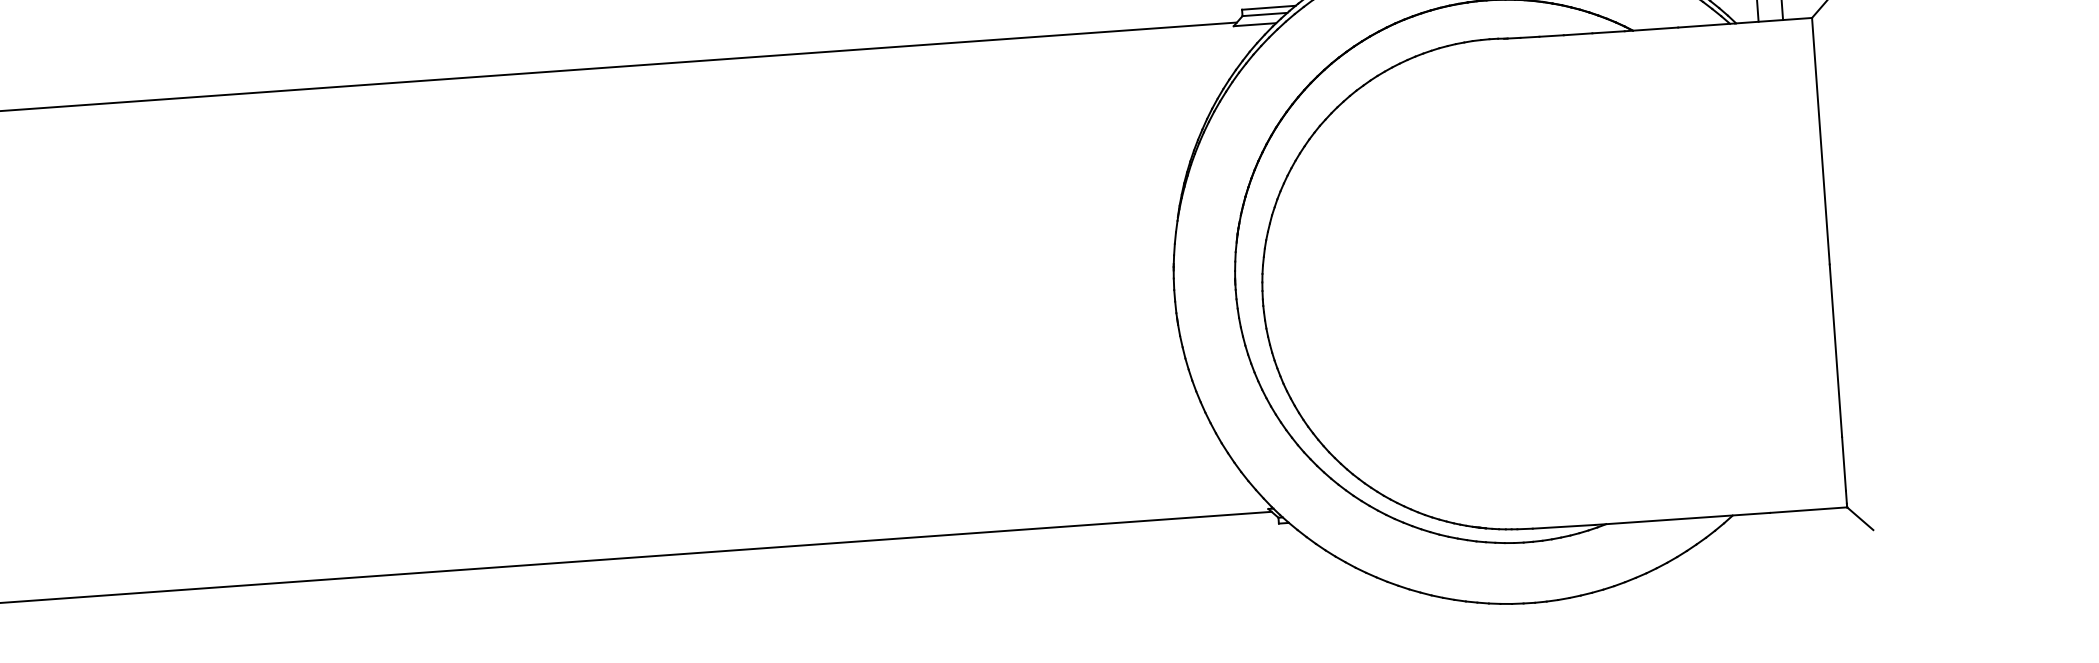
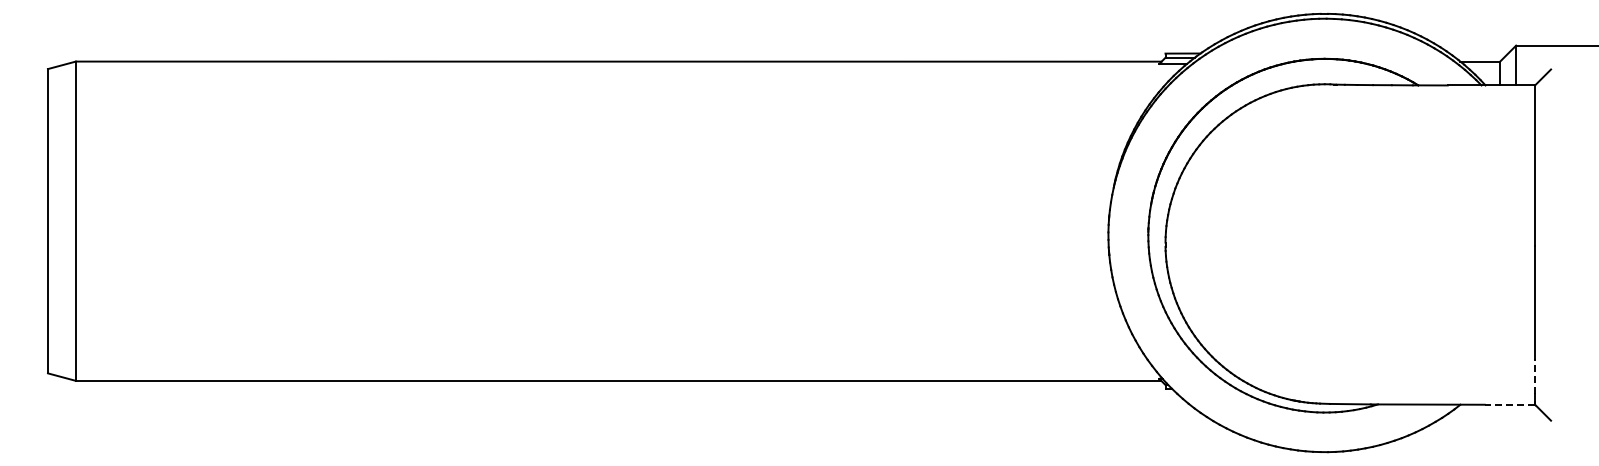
line: (1844, 464) -> (1535, 376), solid -> dashed
line: (1807, 509) -> (1509, 404), solid -> dashed

